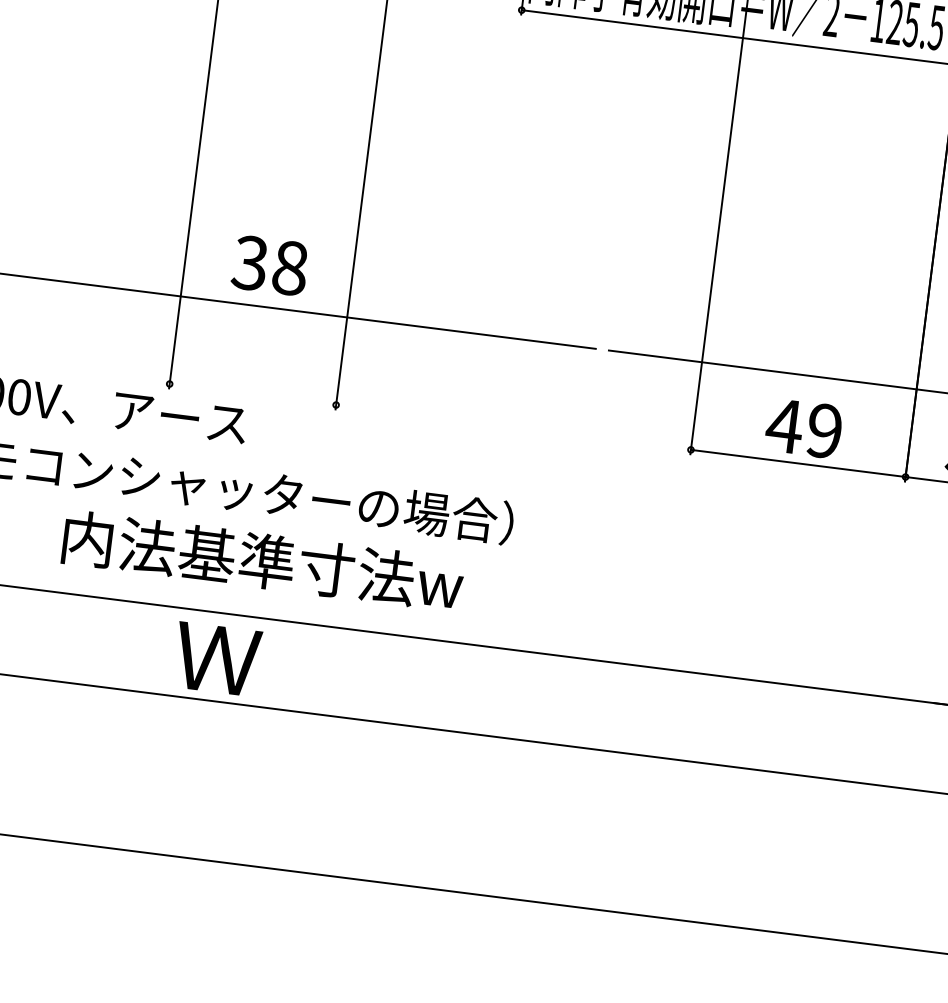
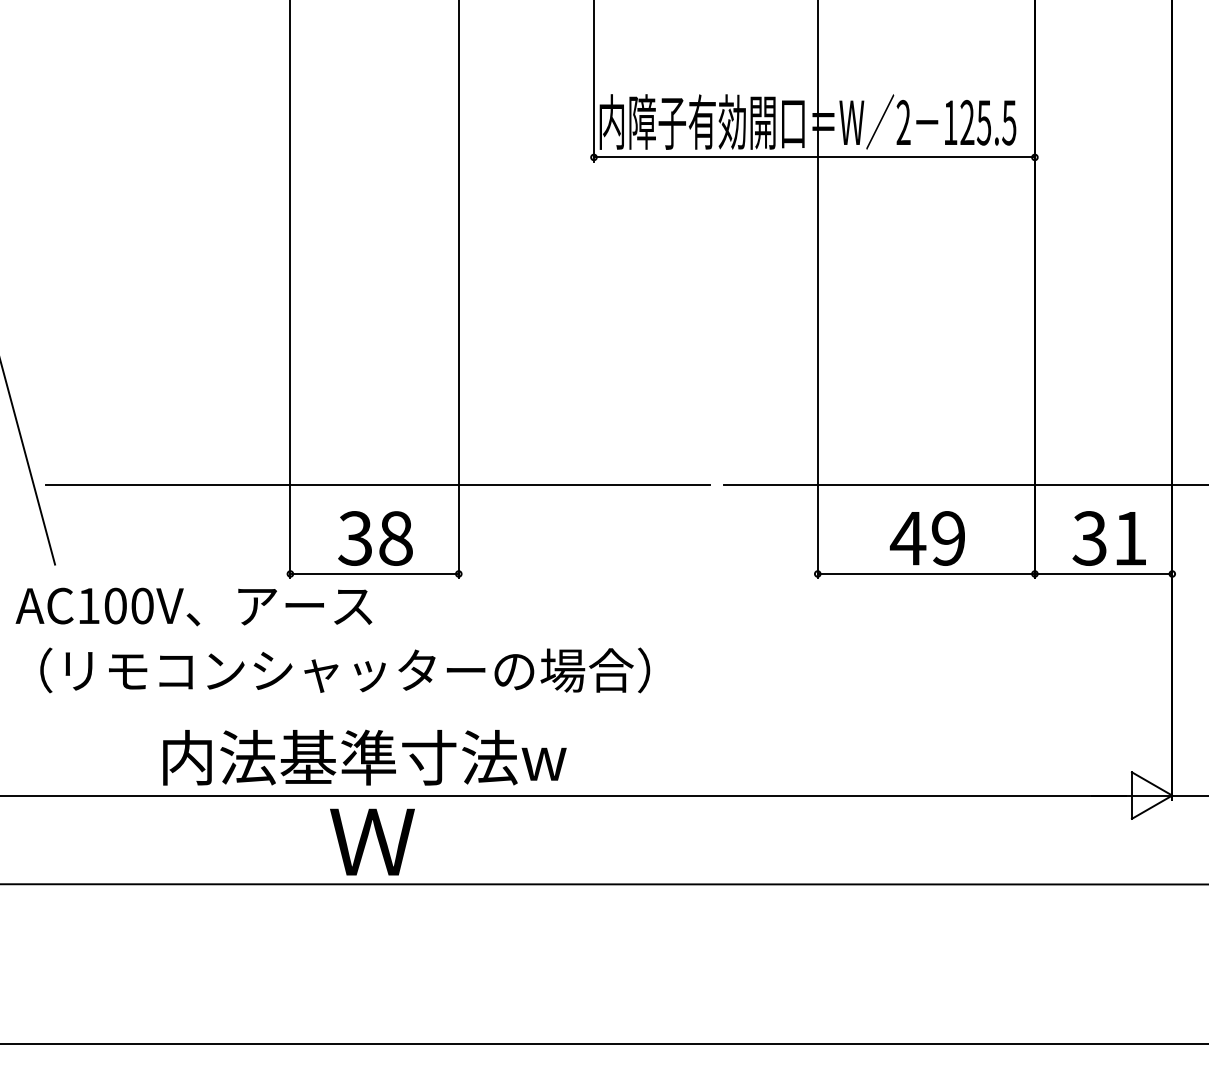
text: (270, 265) -> (375, 538), moved
line: (252, 394) -> (374, 573), added
text: (262, 561) -> (364, 757), moved

